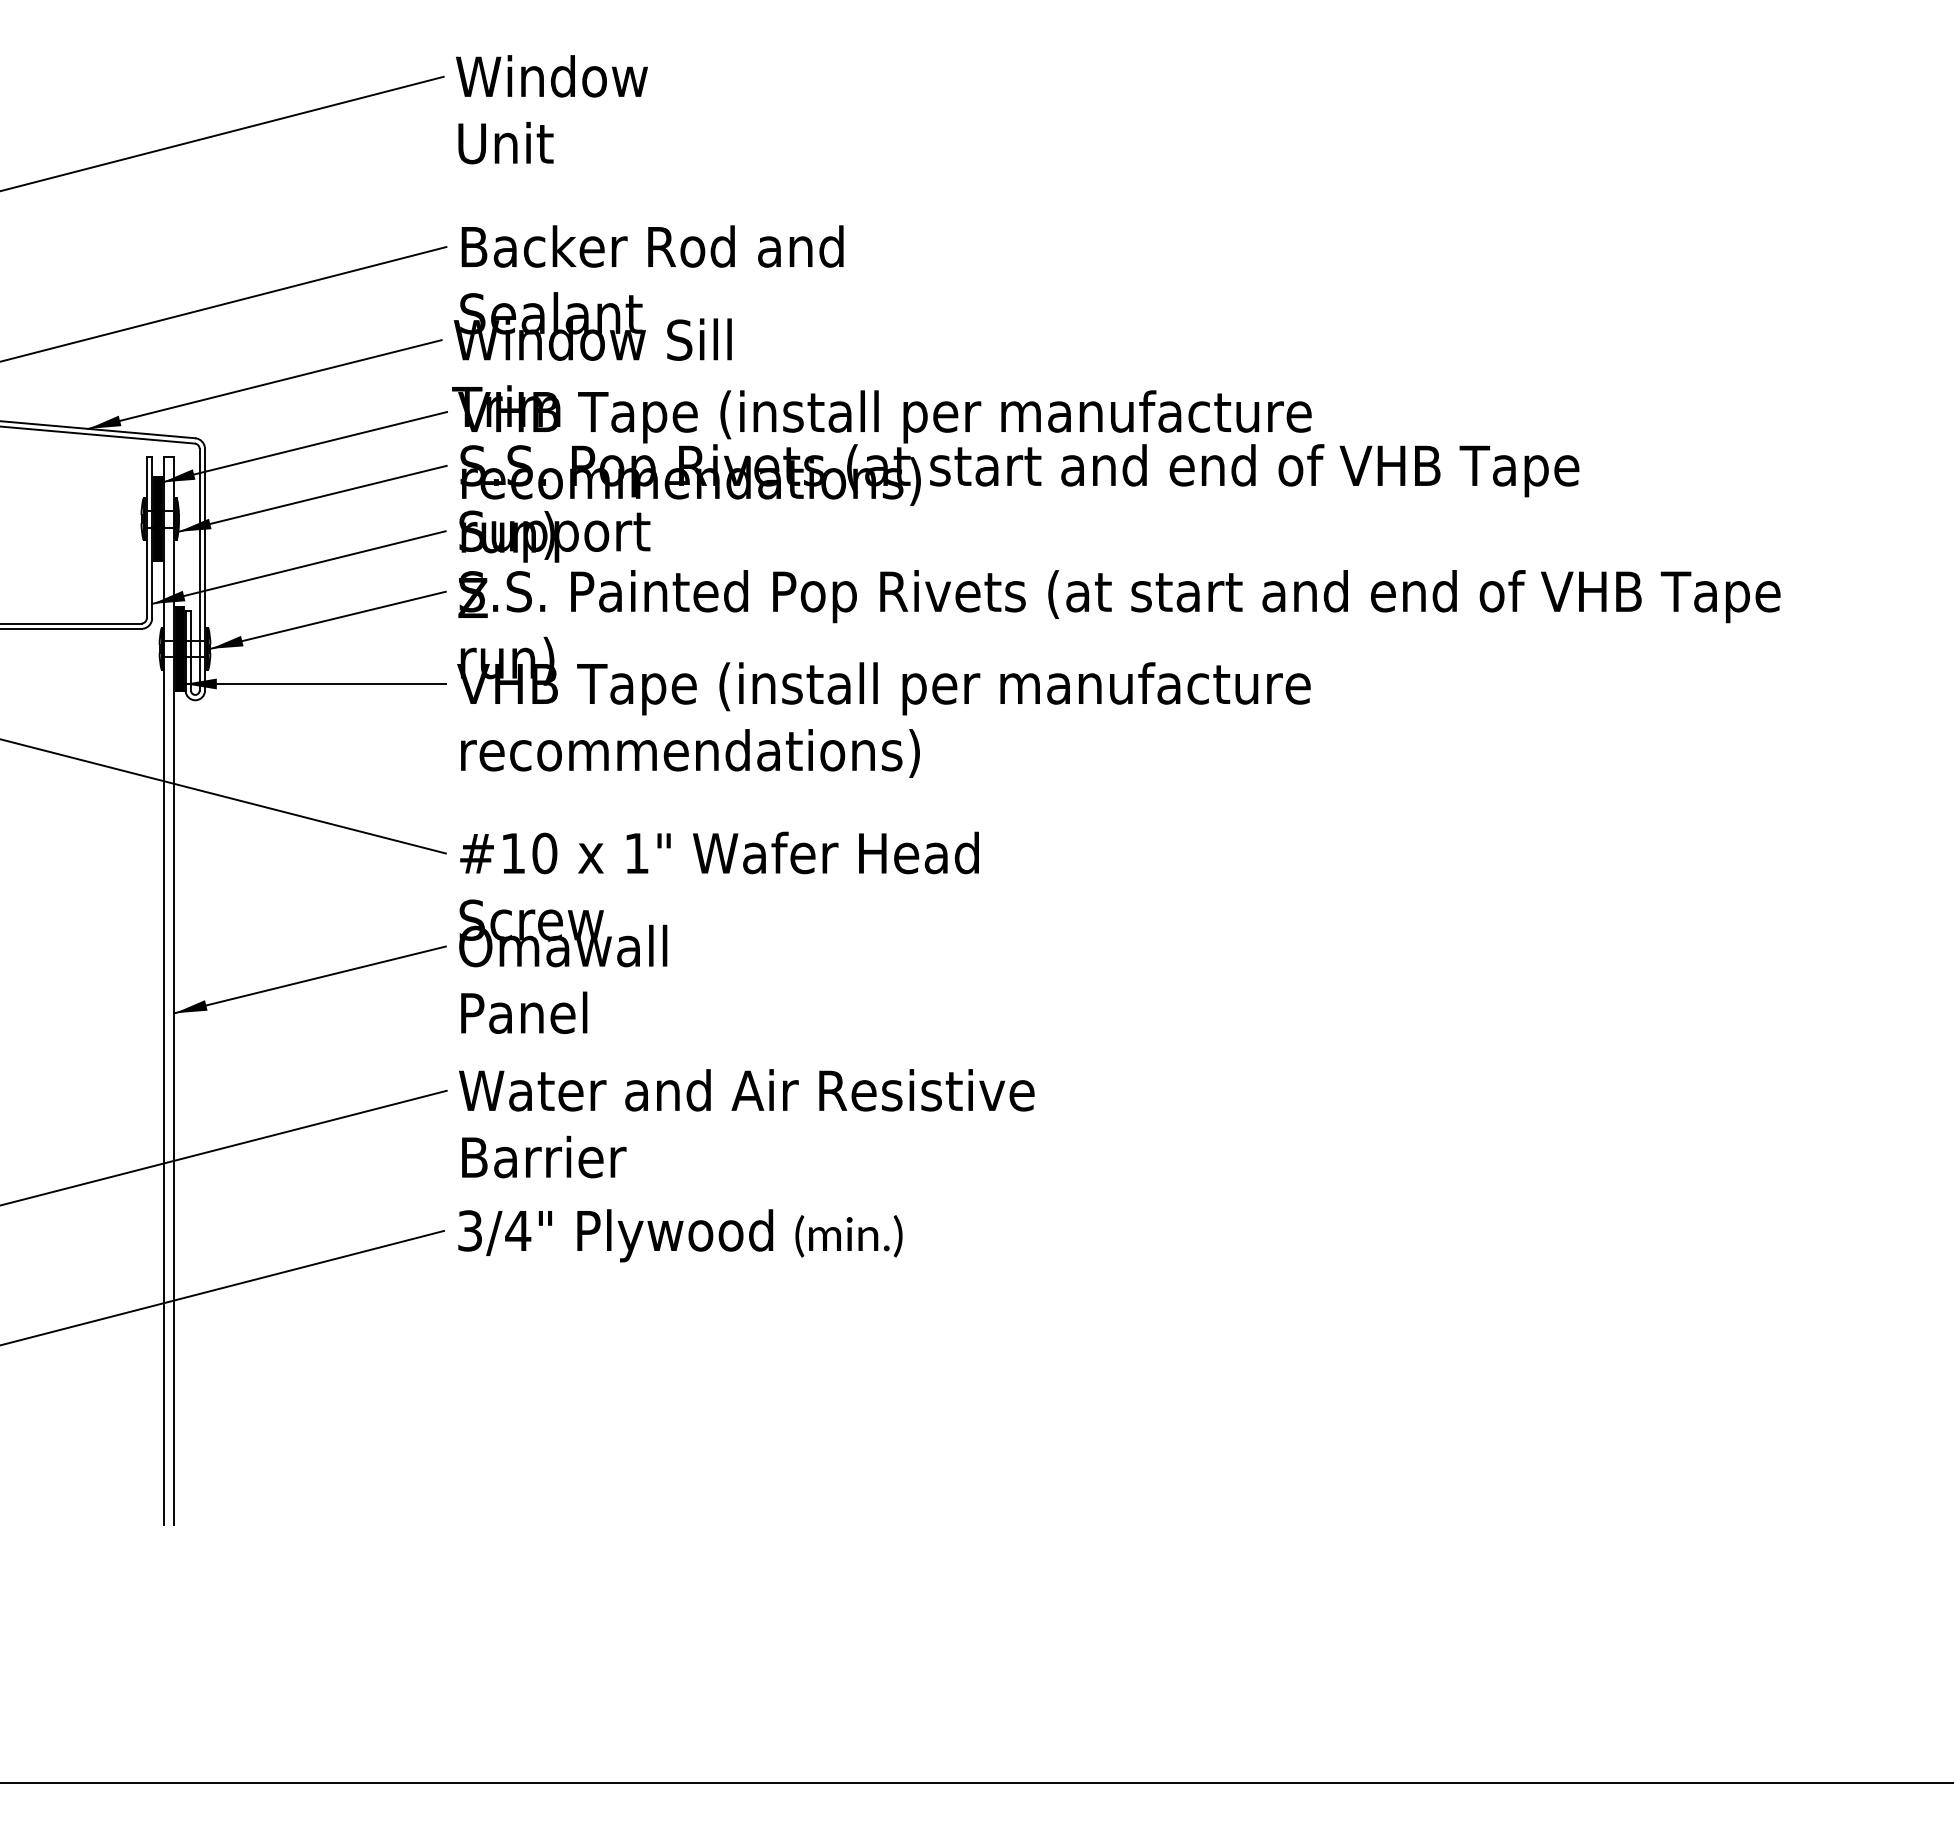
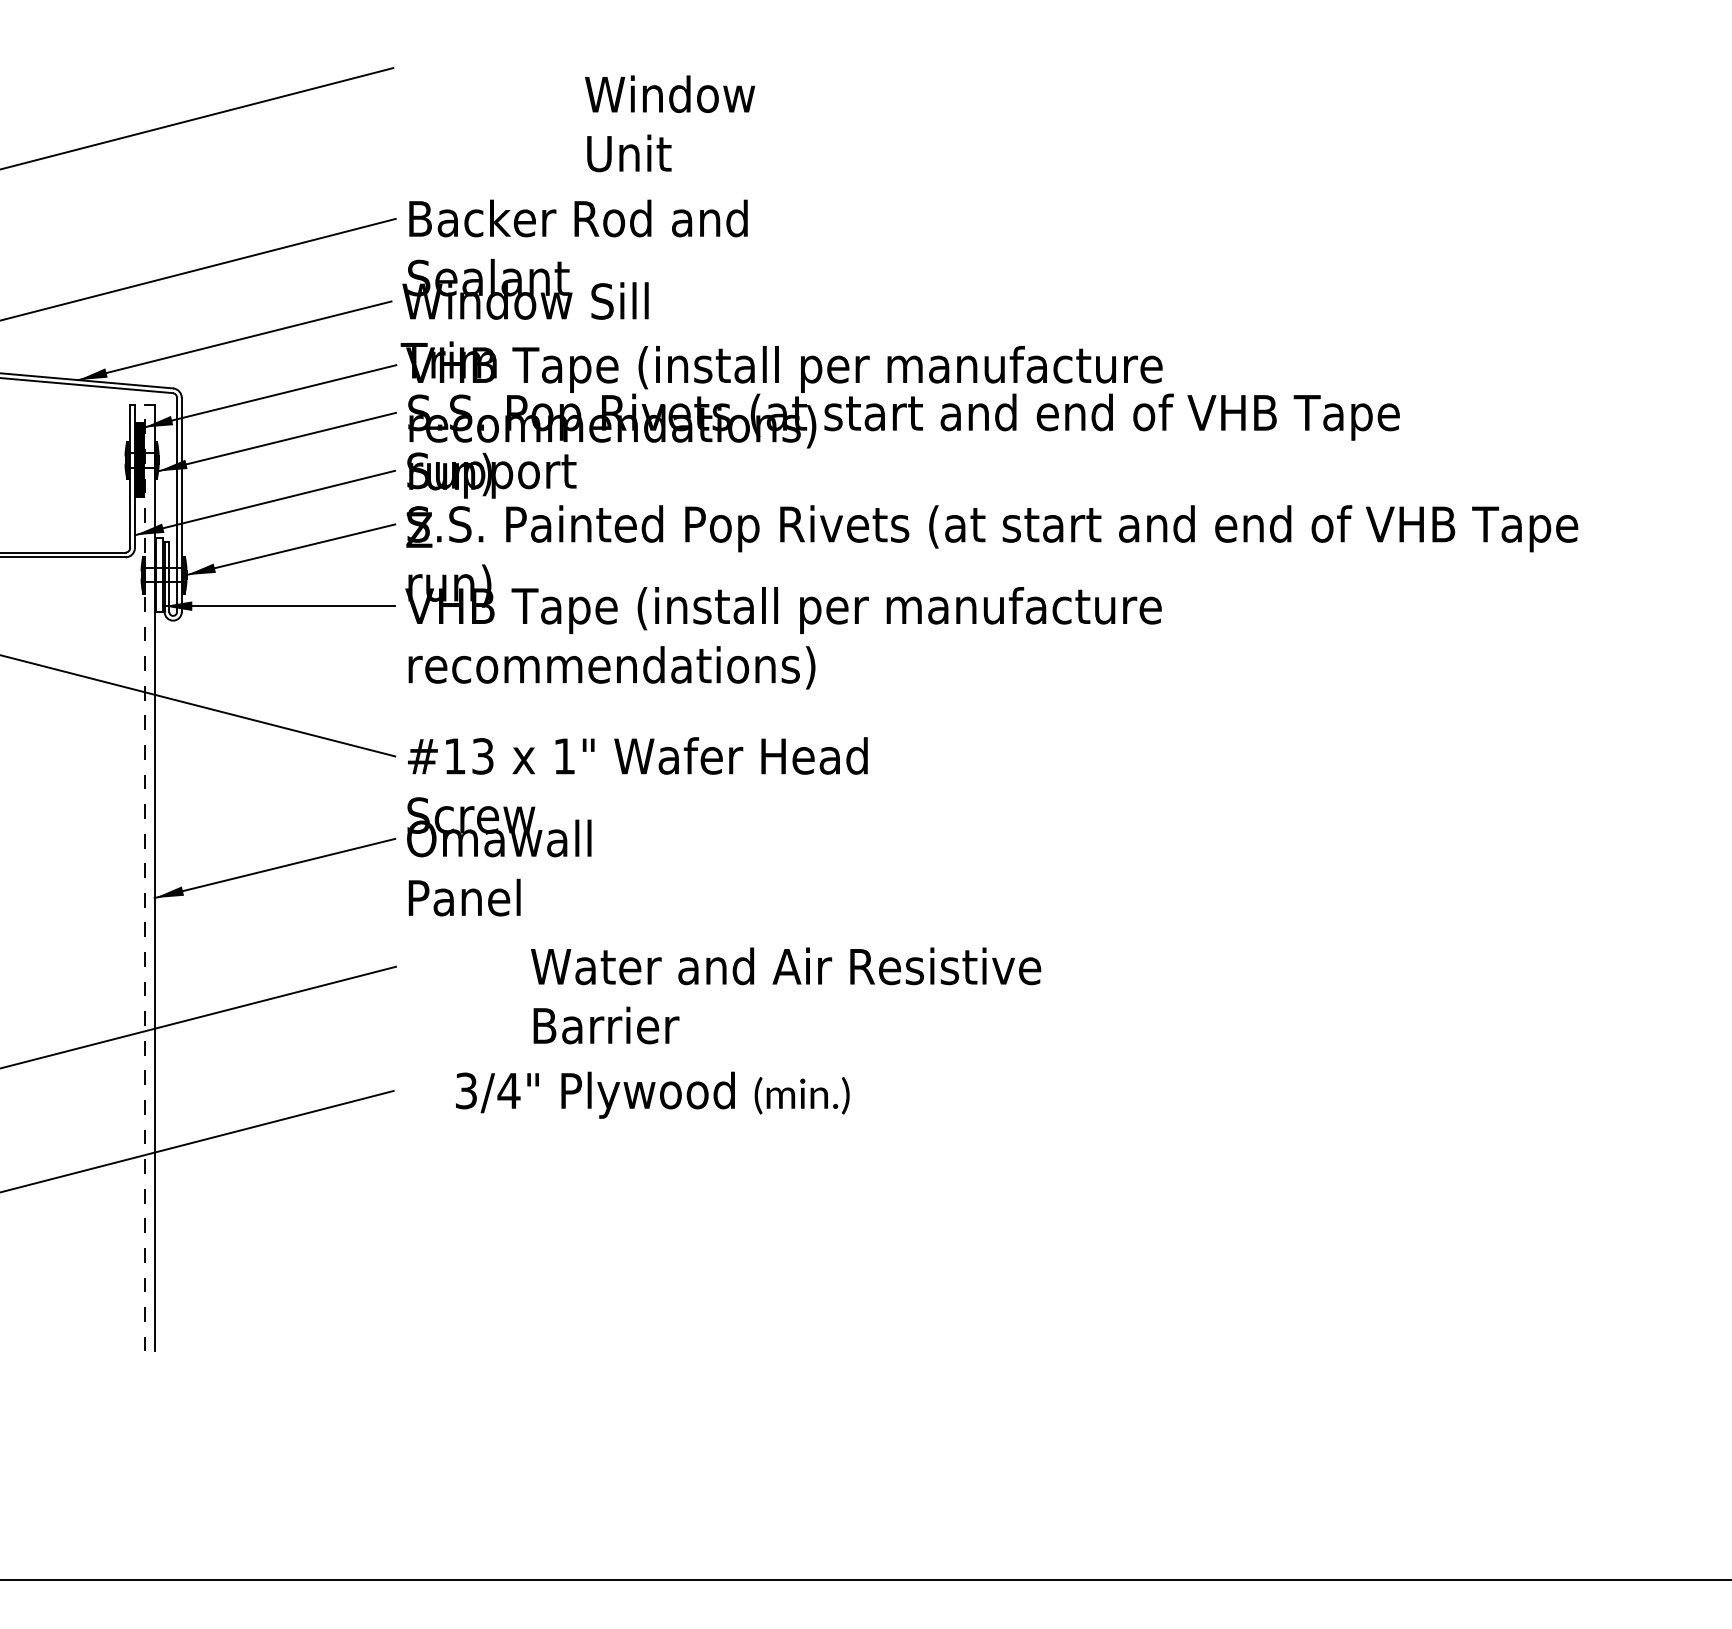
text: (551, 109) -> (669, 123), moved
fill: (179, 648) -> (159, 574), removed
text: (544, 853) -> (482, 756), #10 -> #13
line: (163, 990) -> (144, 877), solid -> dashed
text: (746, 1123) -> (785, 995), moved
text: (680, 1235) -> (652, 1095), moved

